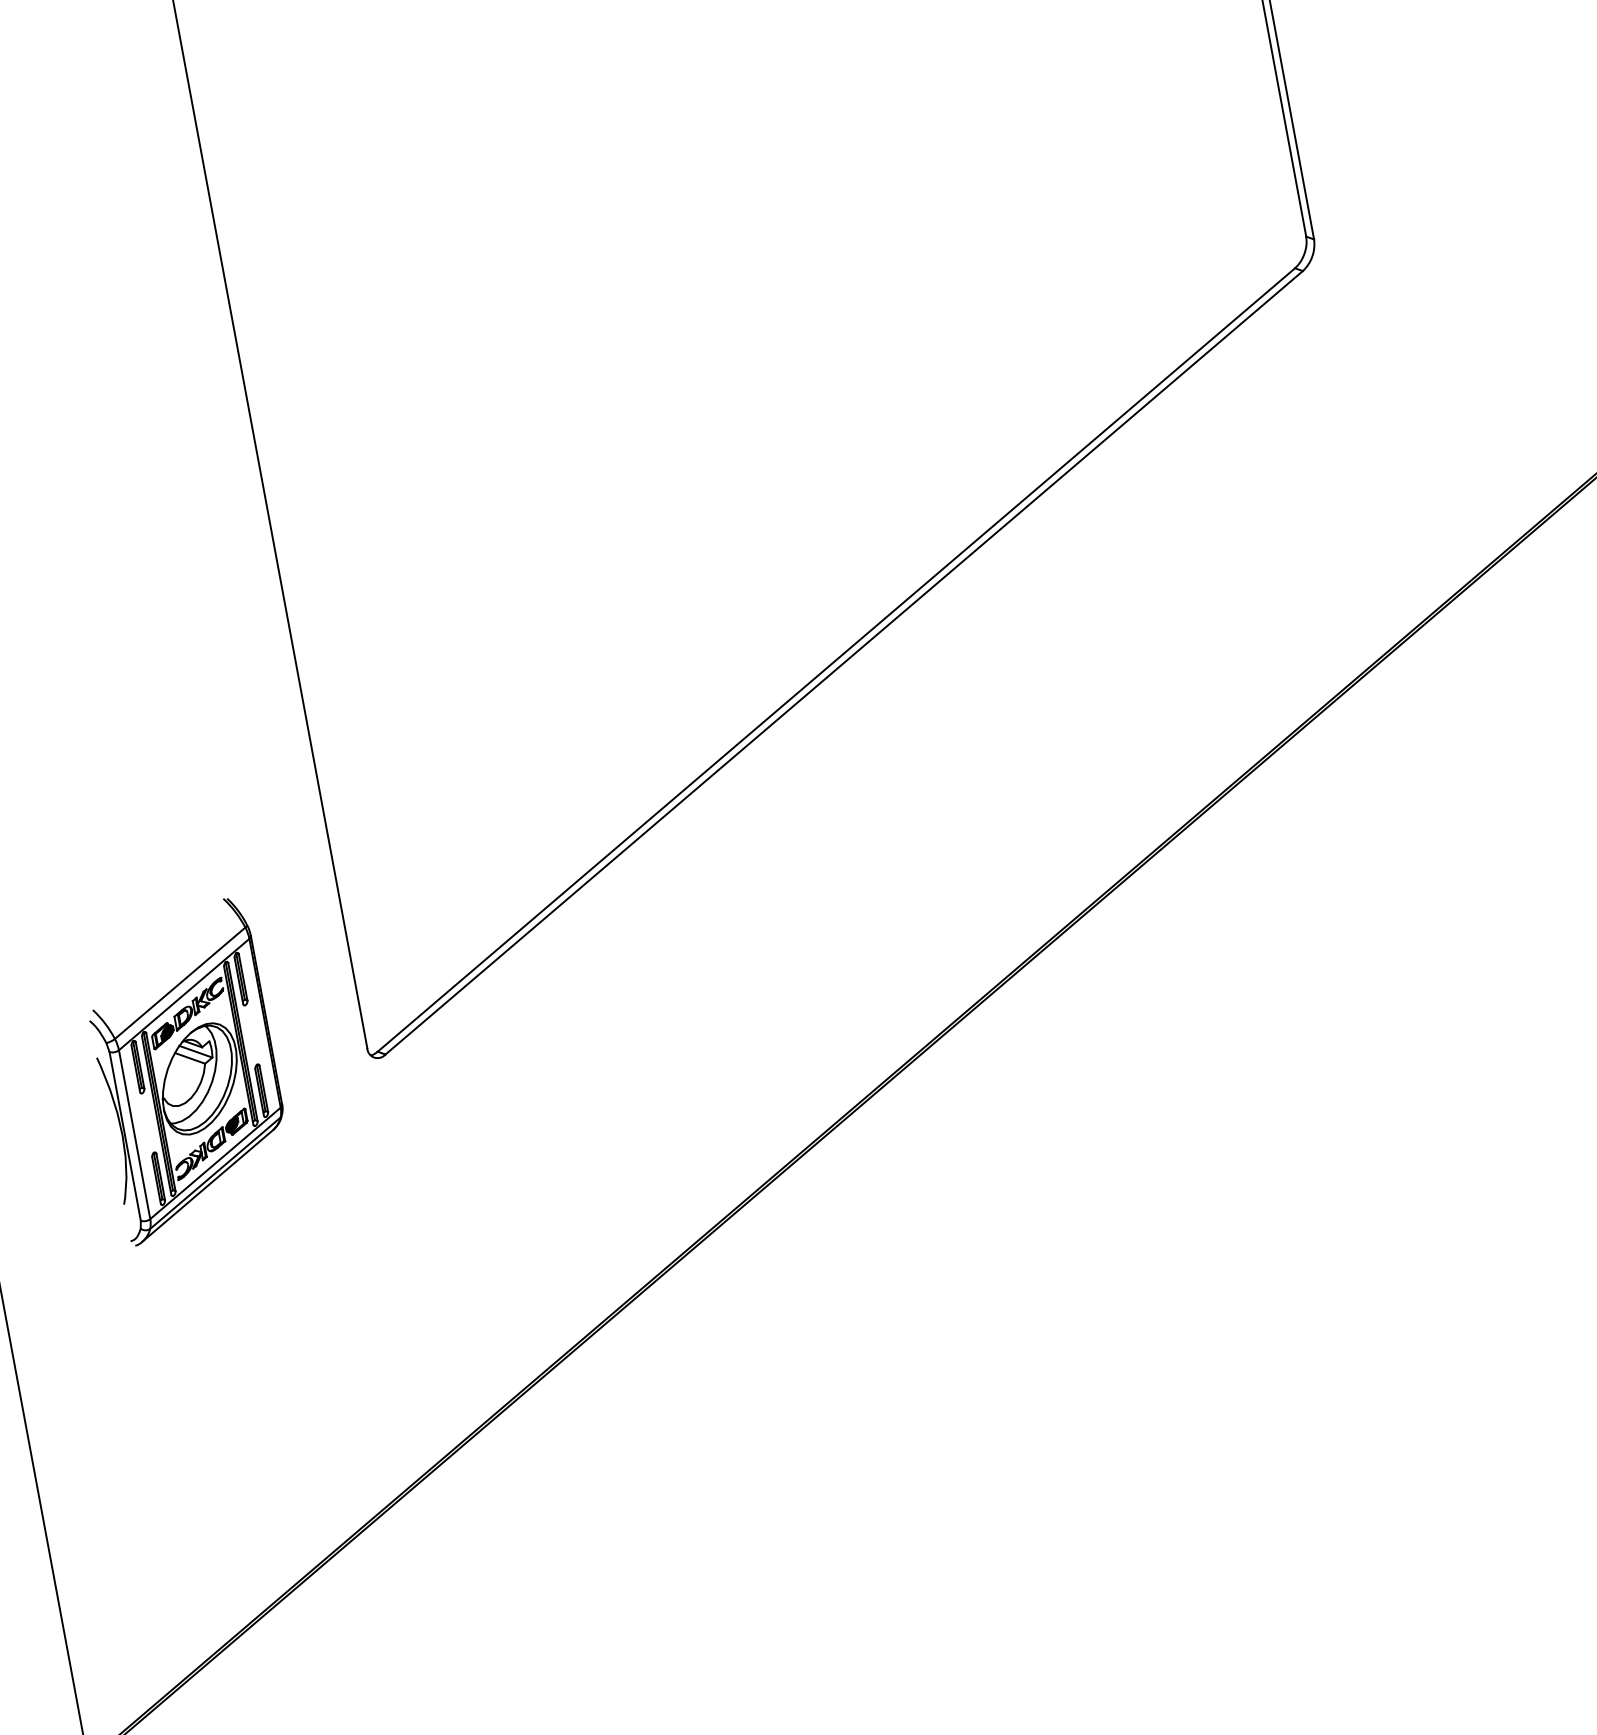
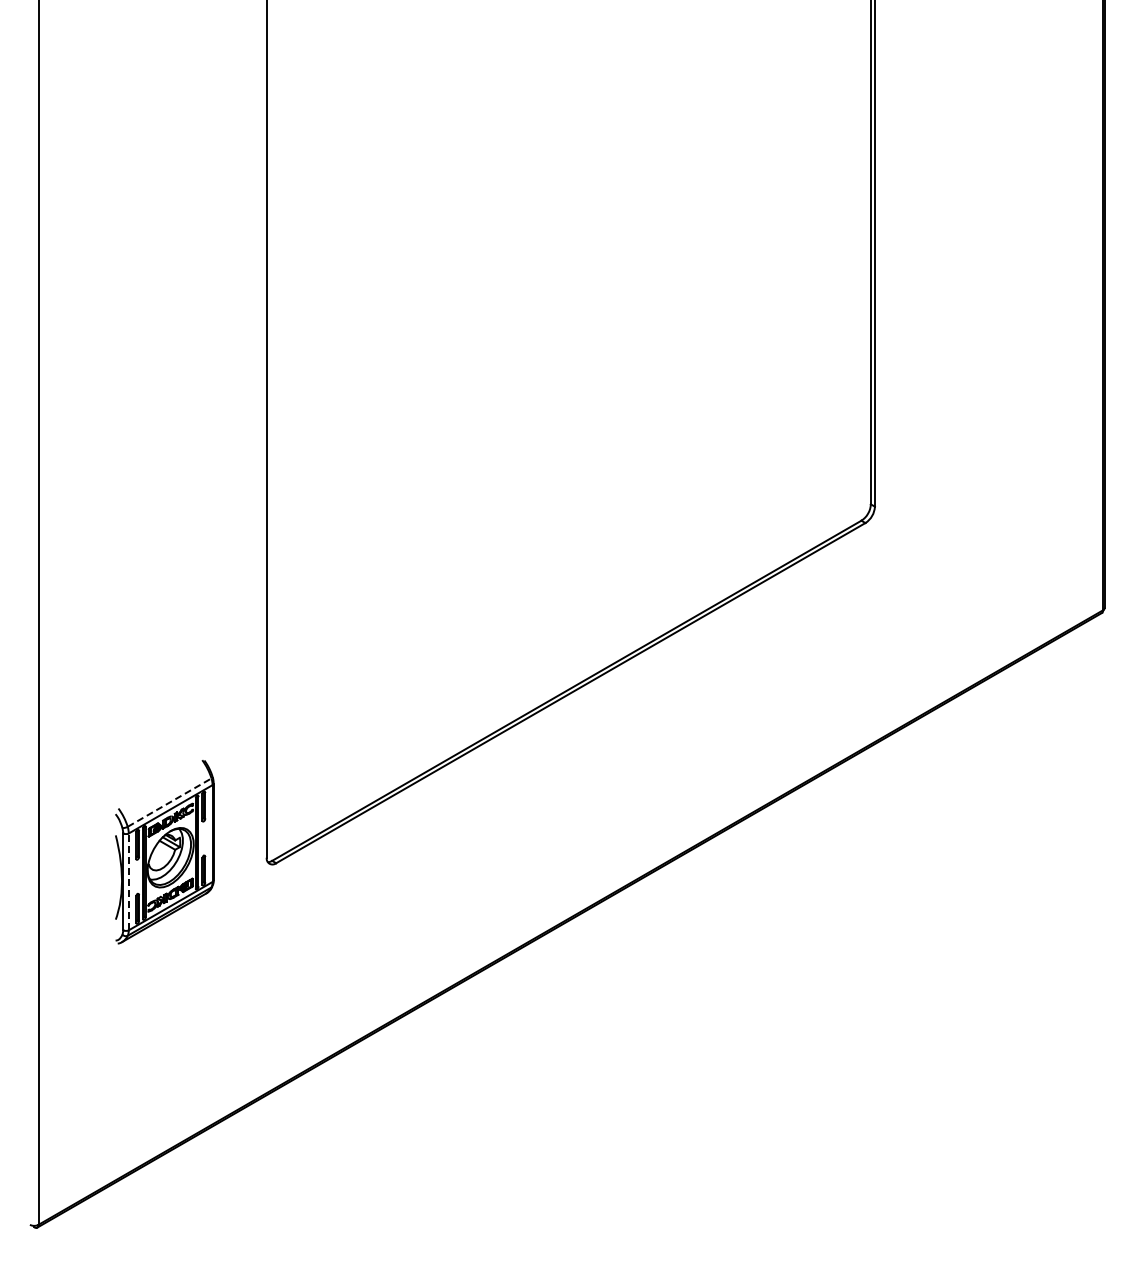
line: (181, 982) -> (170, 802), solid -> dashed
line: (133, 1134) -> (128, 881), solid -> dashed

